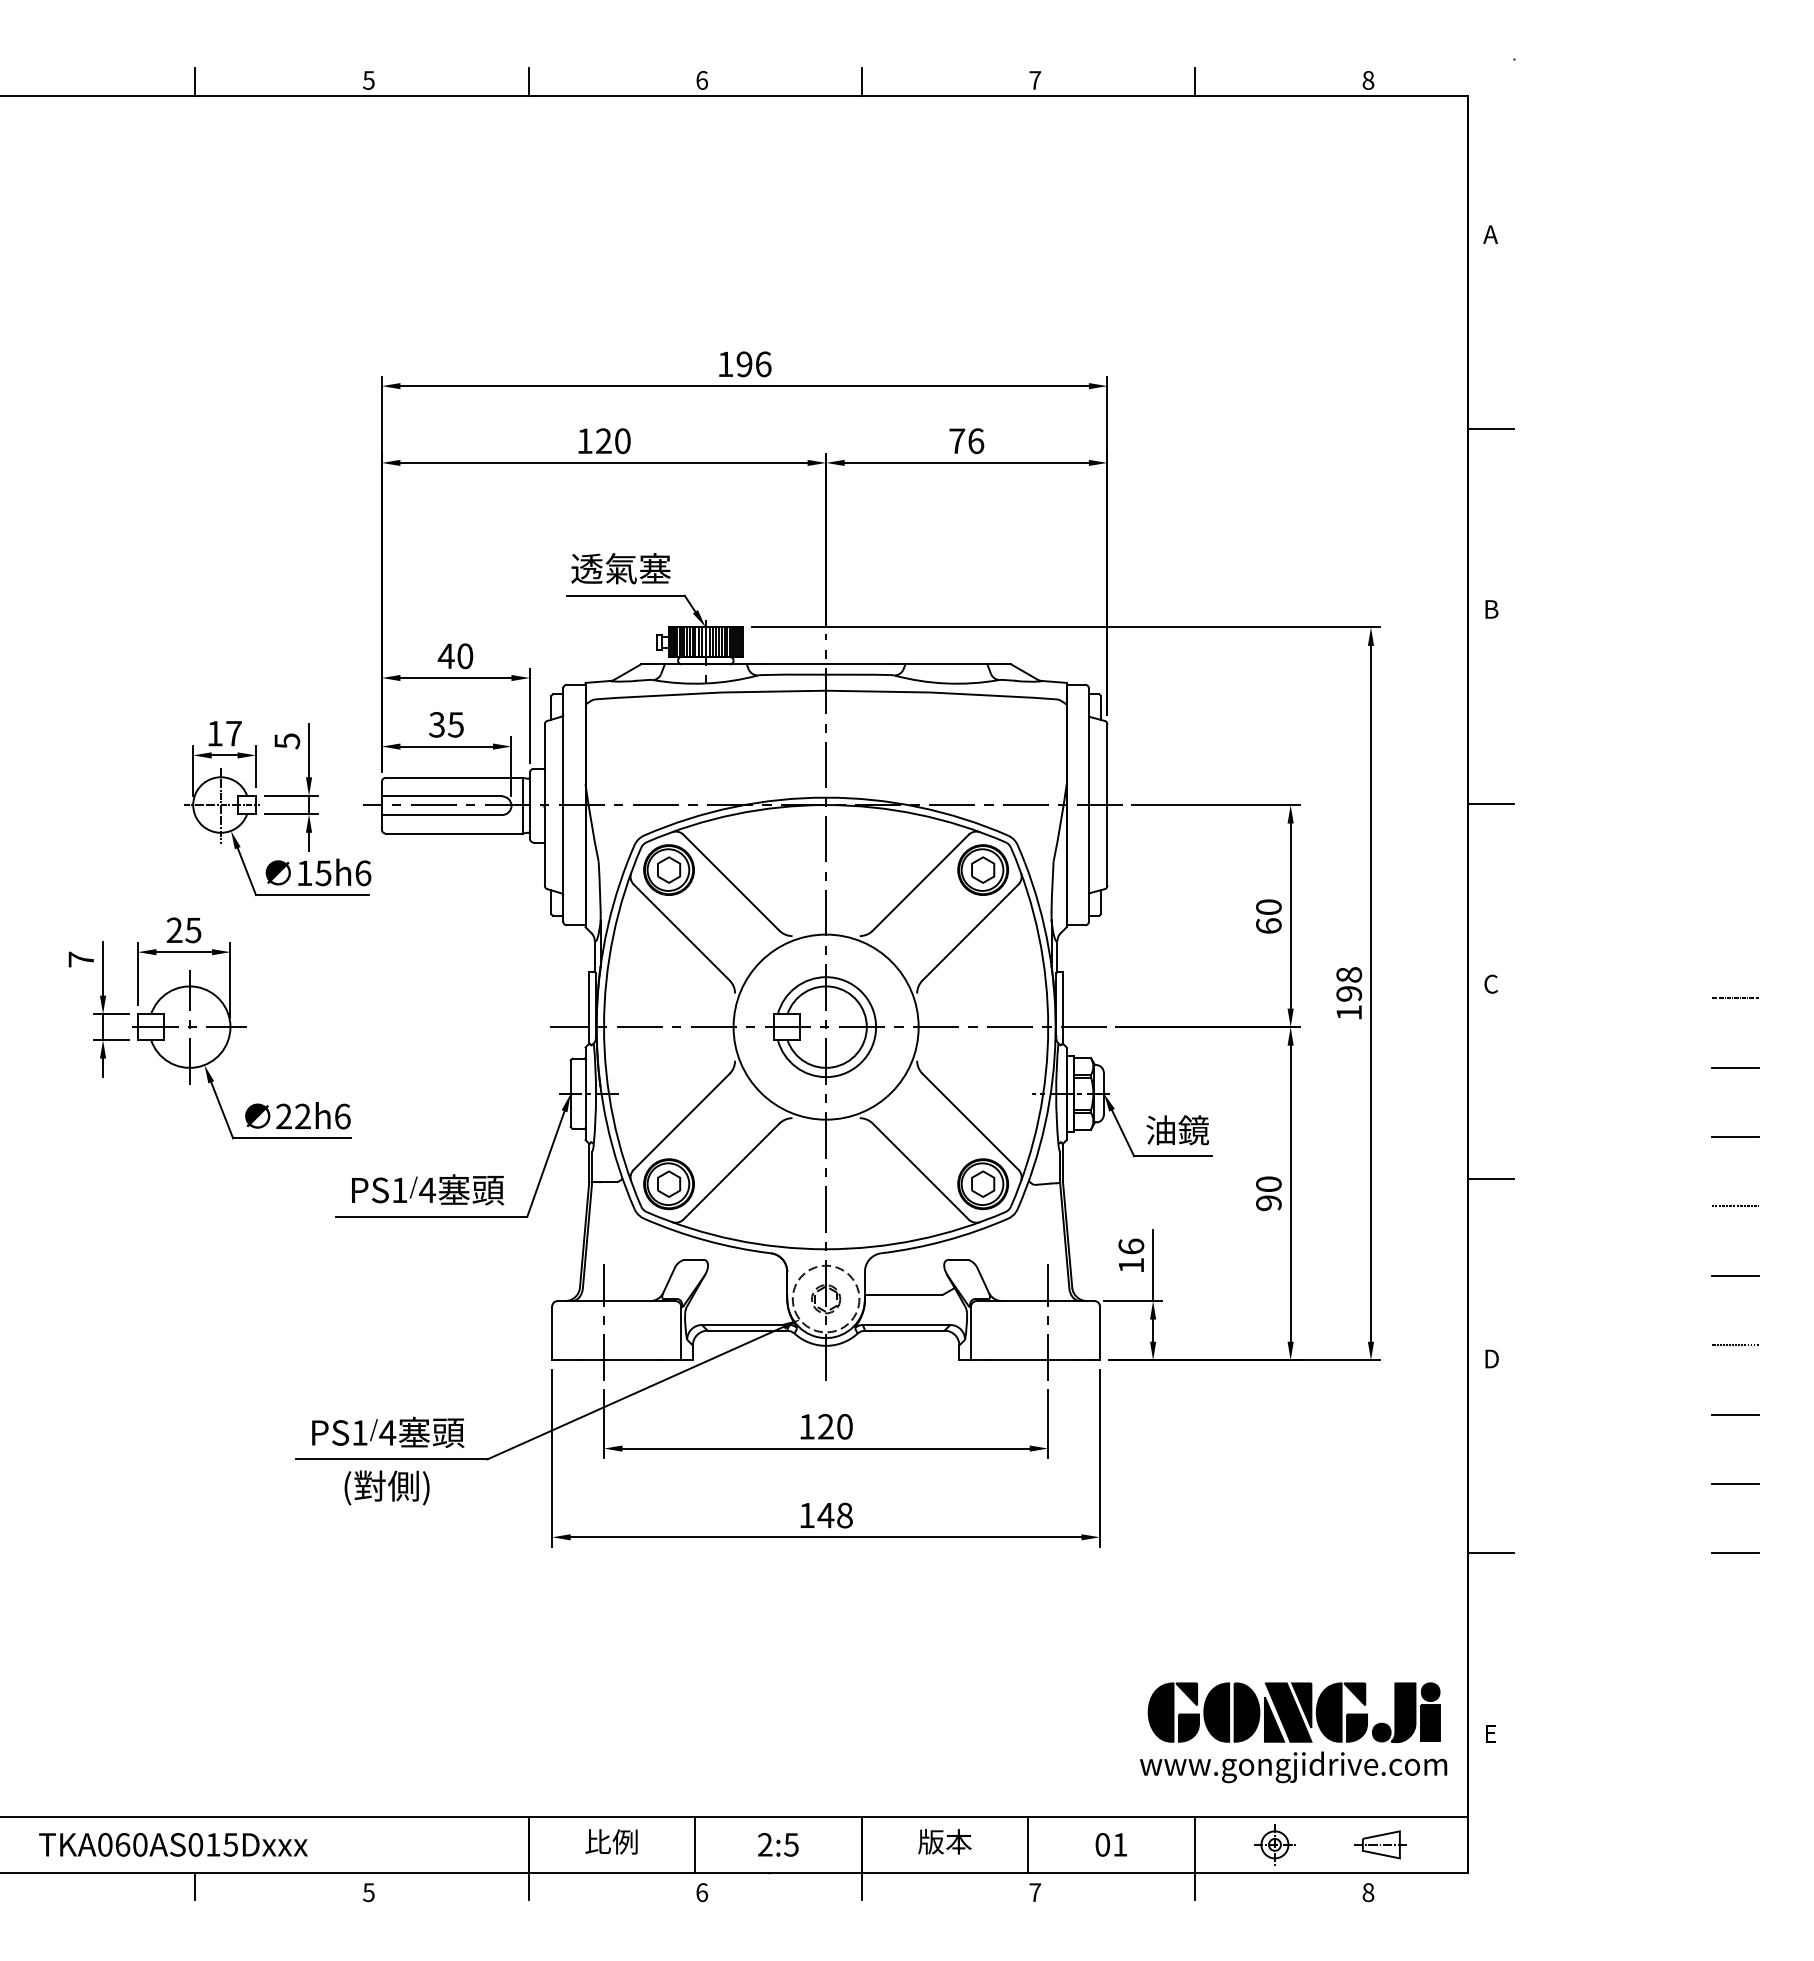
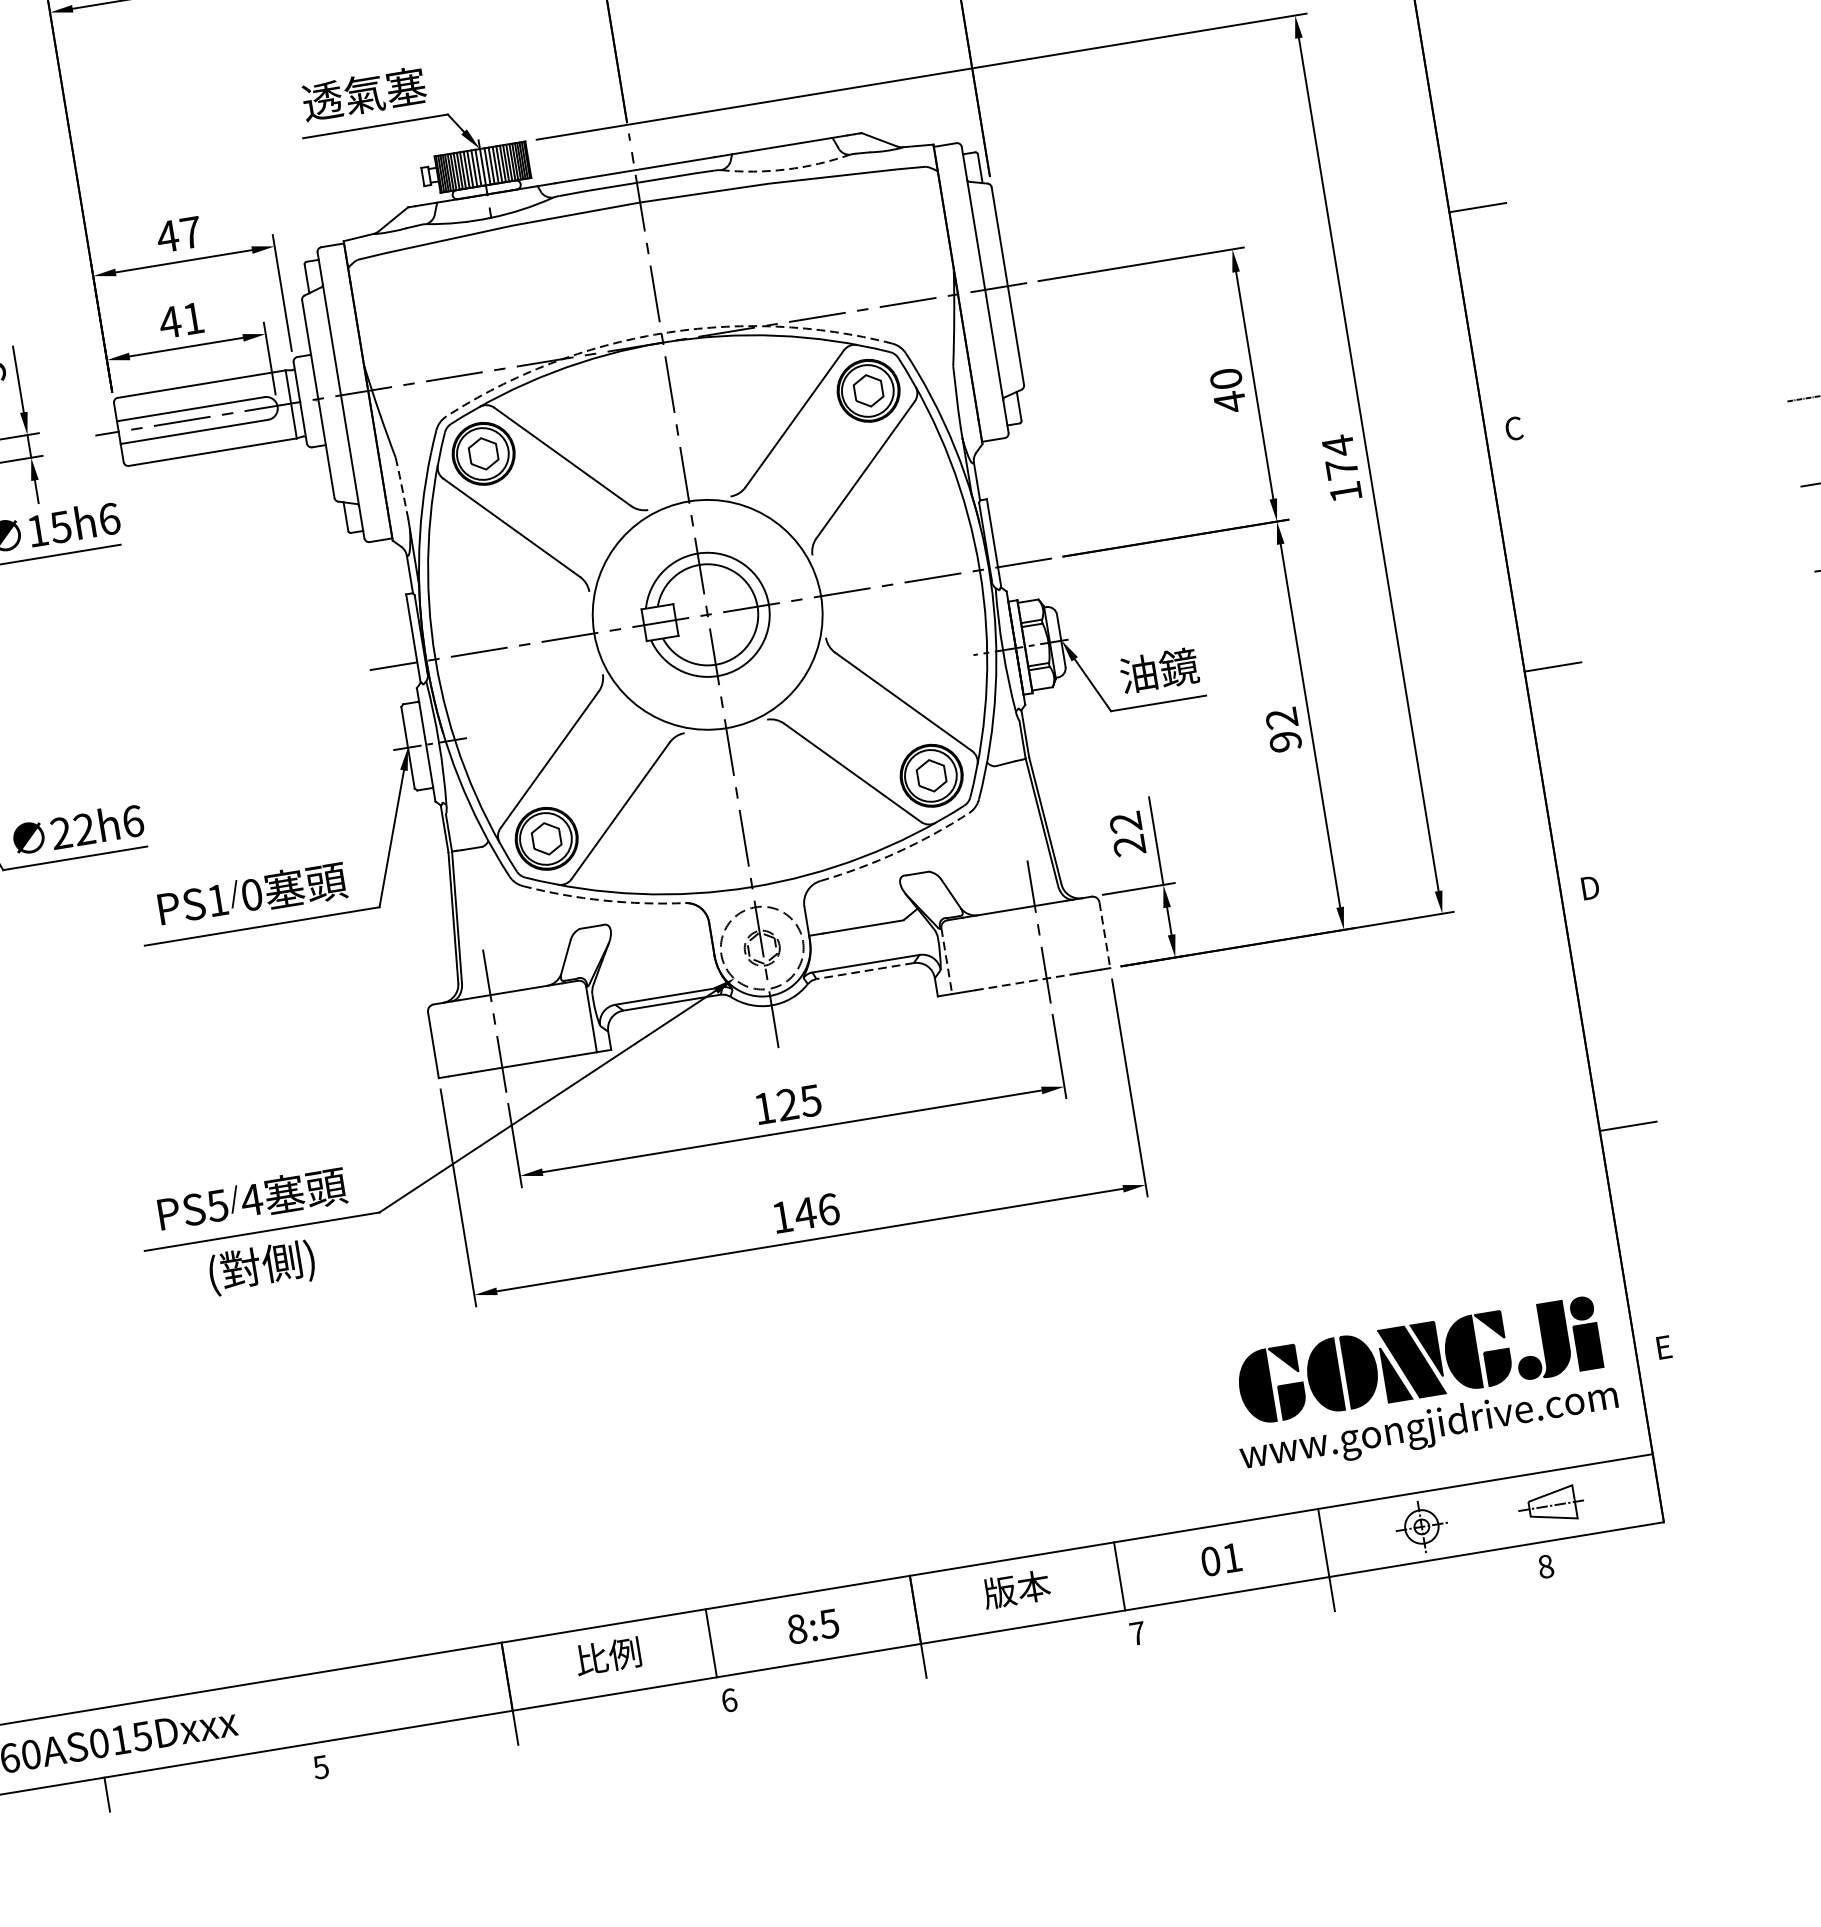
text: (465, 656) -> (191, 232), 40 -> 47
arc: (946, 683) -> (786, 169), solid -> dashed
text: (445, 724) -> (180, 320), 35 -> 41
arc: (826, 797) -> (662, 333), solid -> dashed
line: (599, 887) -> (401, 489), solid -> dashed
text: (1268, 925) -> (1229, 401), 60 -> 40
text: (1349, 983) -> (1340, 456), 198 -> 174
text: (1268, 1184) -> (1281, 718), 90 -> 92
text: (427, 1190) -> (251, 895), 4 -> 0
arc: (706, 1240) -> (603, 900), solid -> dashed
arc: (945, 1240) -> (896, 852), solid -> dashed
text: (1131, 1255) -> (1127, 833), 16 -> 22
line: (904, 1330) -> (864, 970), solid -> dashed
line: (971, 1333) -> (947, 961), solid -> dashed
line: (1100, 1333) -> (1105, 935), solid -> dashed
line: (1031, 1360) -> (1026, 982), solid -> dashed
text: (844, 1426) -> (810, 1100), 120 -> 125
text: (359, 1432) -> (217, 1205), PS1 -> PS5
text: (844, 1515) -> (828, 1209), 148 -> 146
text: (765, 1844) -> (797, 1628), 2:5 -> 8:5

